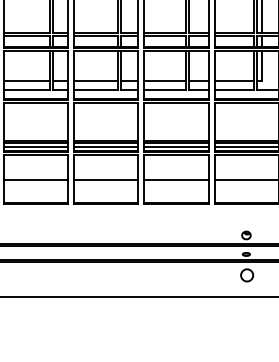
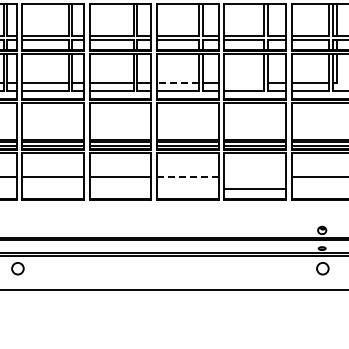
line: (96, 80) -> (178, 82), solid -> dashed
line: (165, 80) -> (244, 82), removed
line: (105, 180) -> (187, 177), solid -> dashed
line: (176, 180) -> (255, 189), moved

